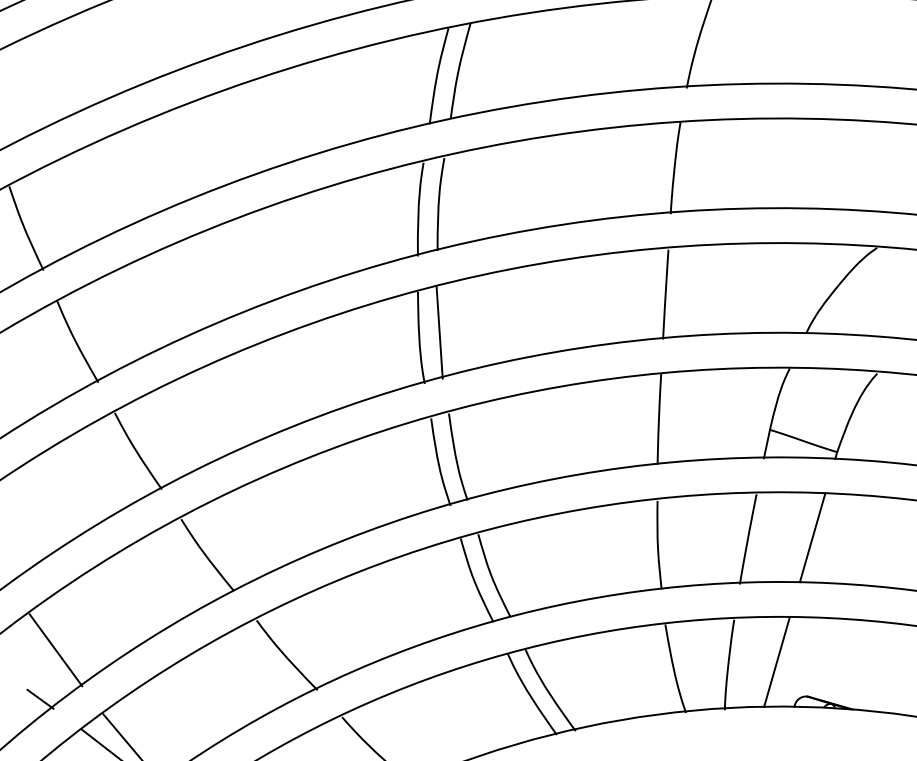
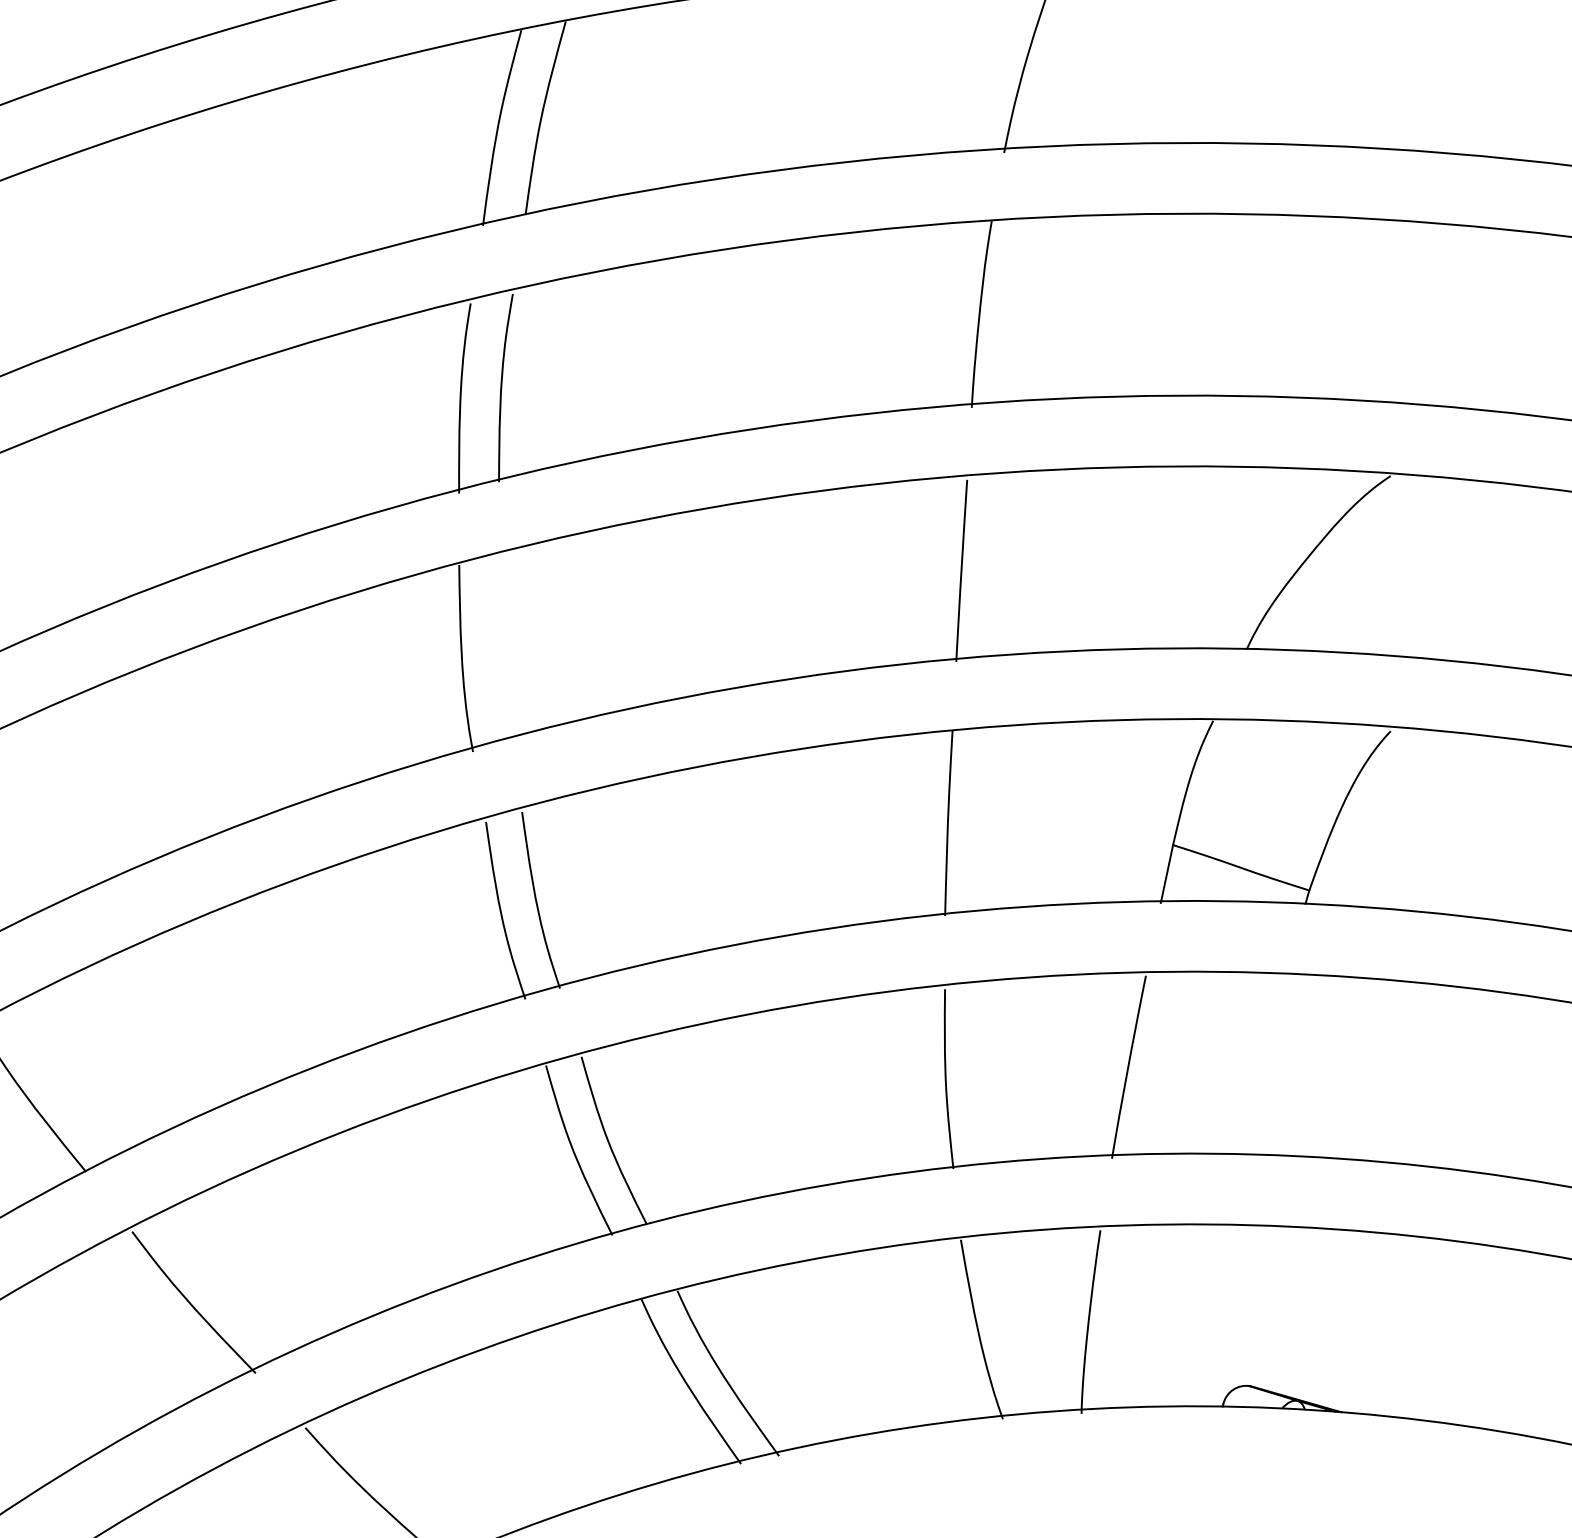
line: (439, 331) -> (502, 645), removed
line: (812, 537) -> (1259, 1063), removed
line: (776, 661) -> (1186, 1314), removed

